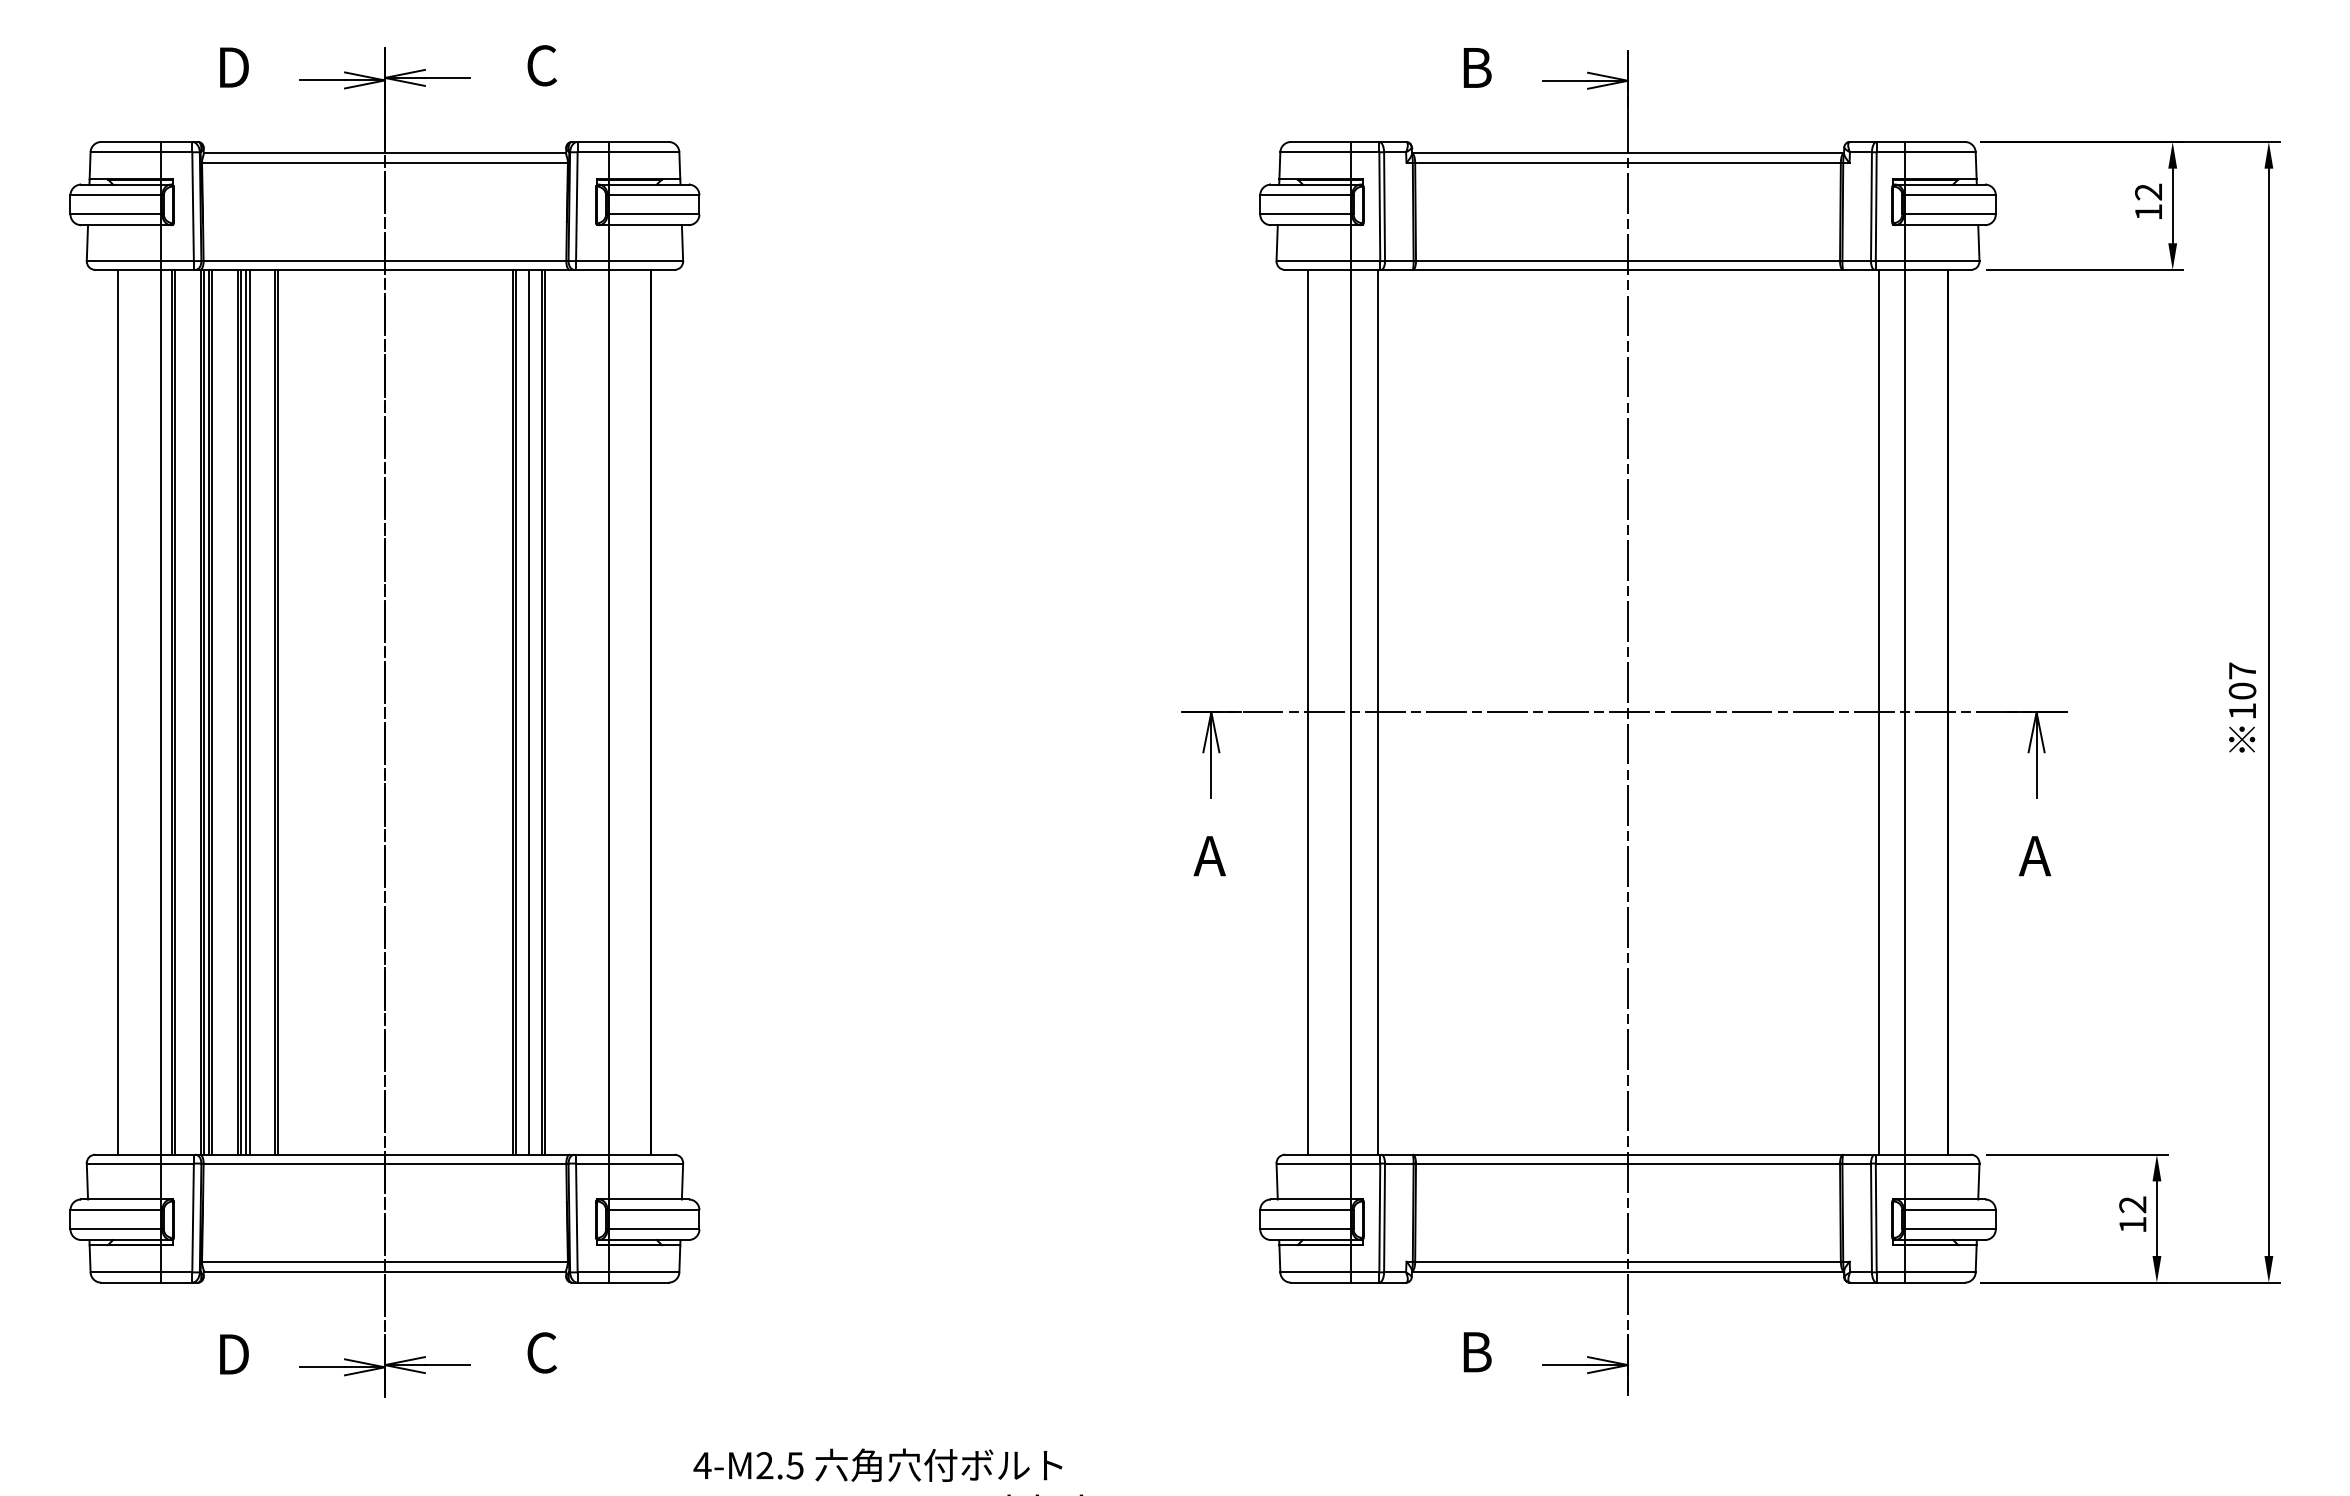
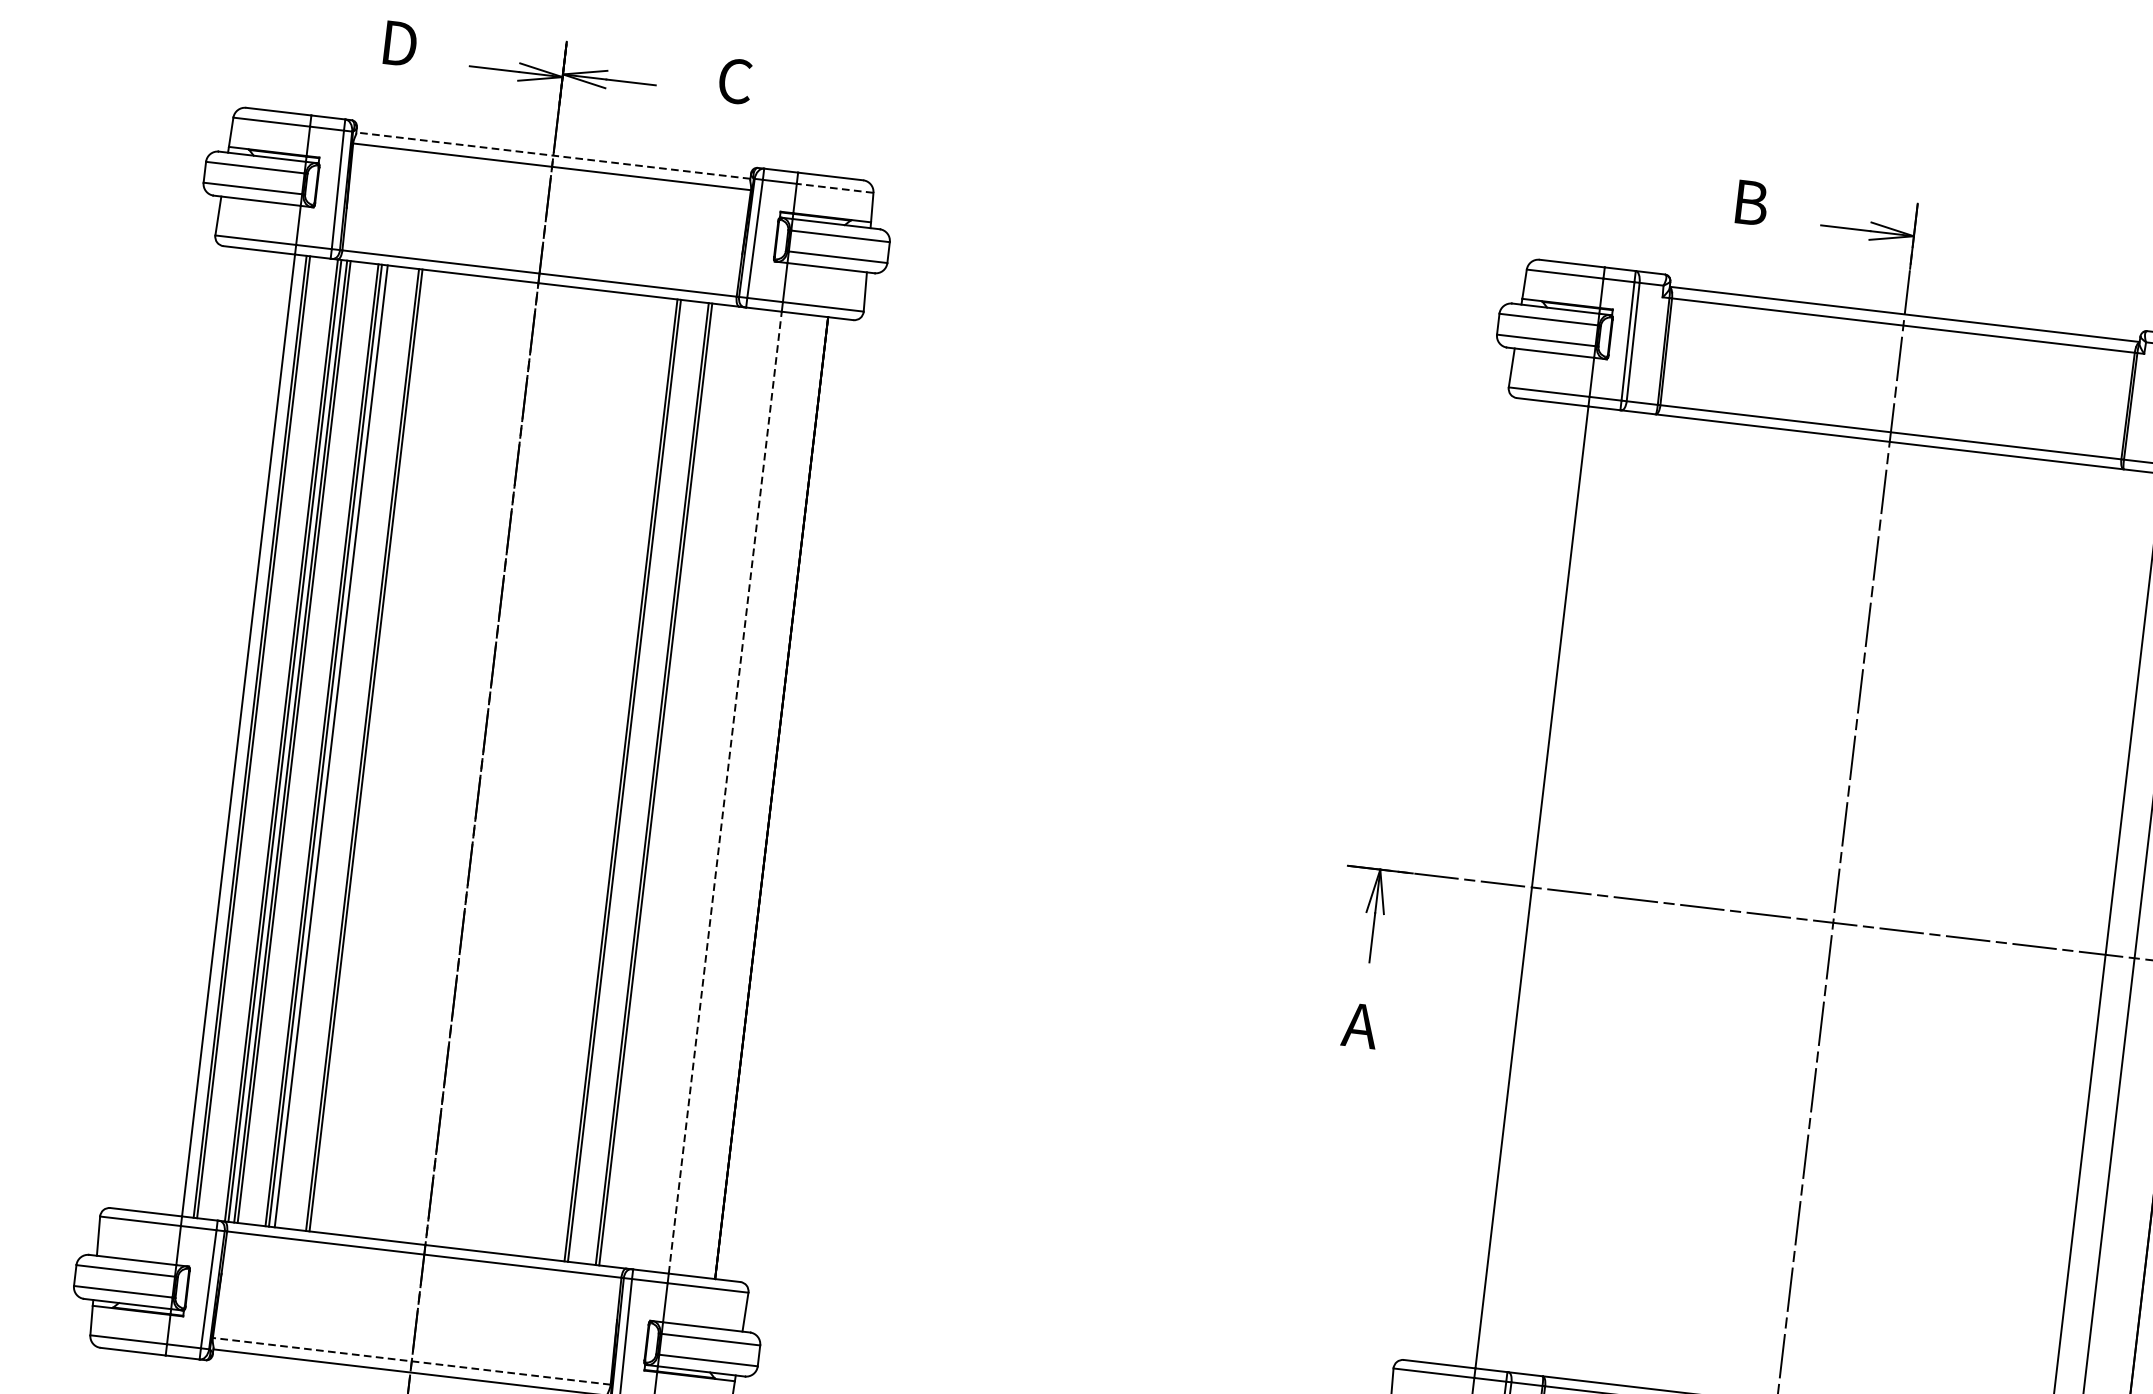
line: (384, 152) -> (552, 155), solid -> dashed
line: (643, 152) -> (834, 188), solid -> dashed
line: (118, 711) -> (192, 729), removed
line: (249, 711) -> (334, 745), removed
line: (528, 711) -> (638, 781), removed
line: (608, 711) -> (725, 791), solid -> dashed
line: (1308, 711) -> (1486, 881), removed
line: (1377, 711) -> (1561, 889), removed
line: (384, 1261) -> (411, 1361), solid -> dashed

